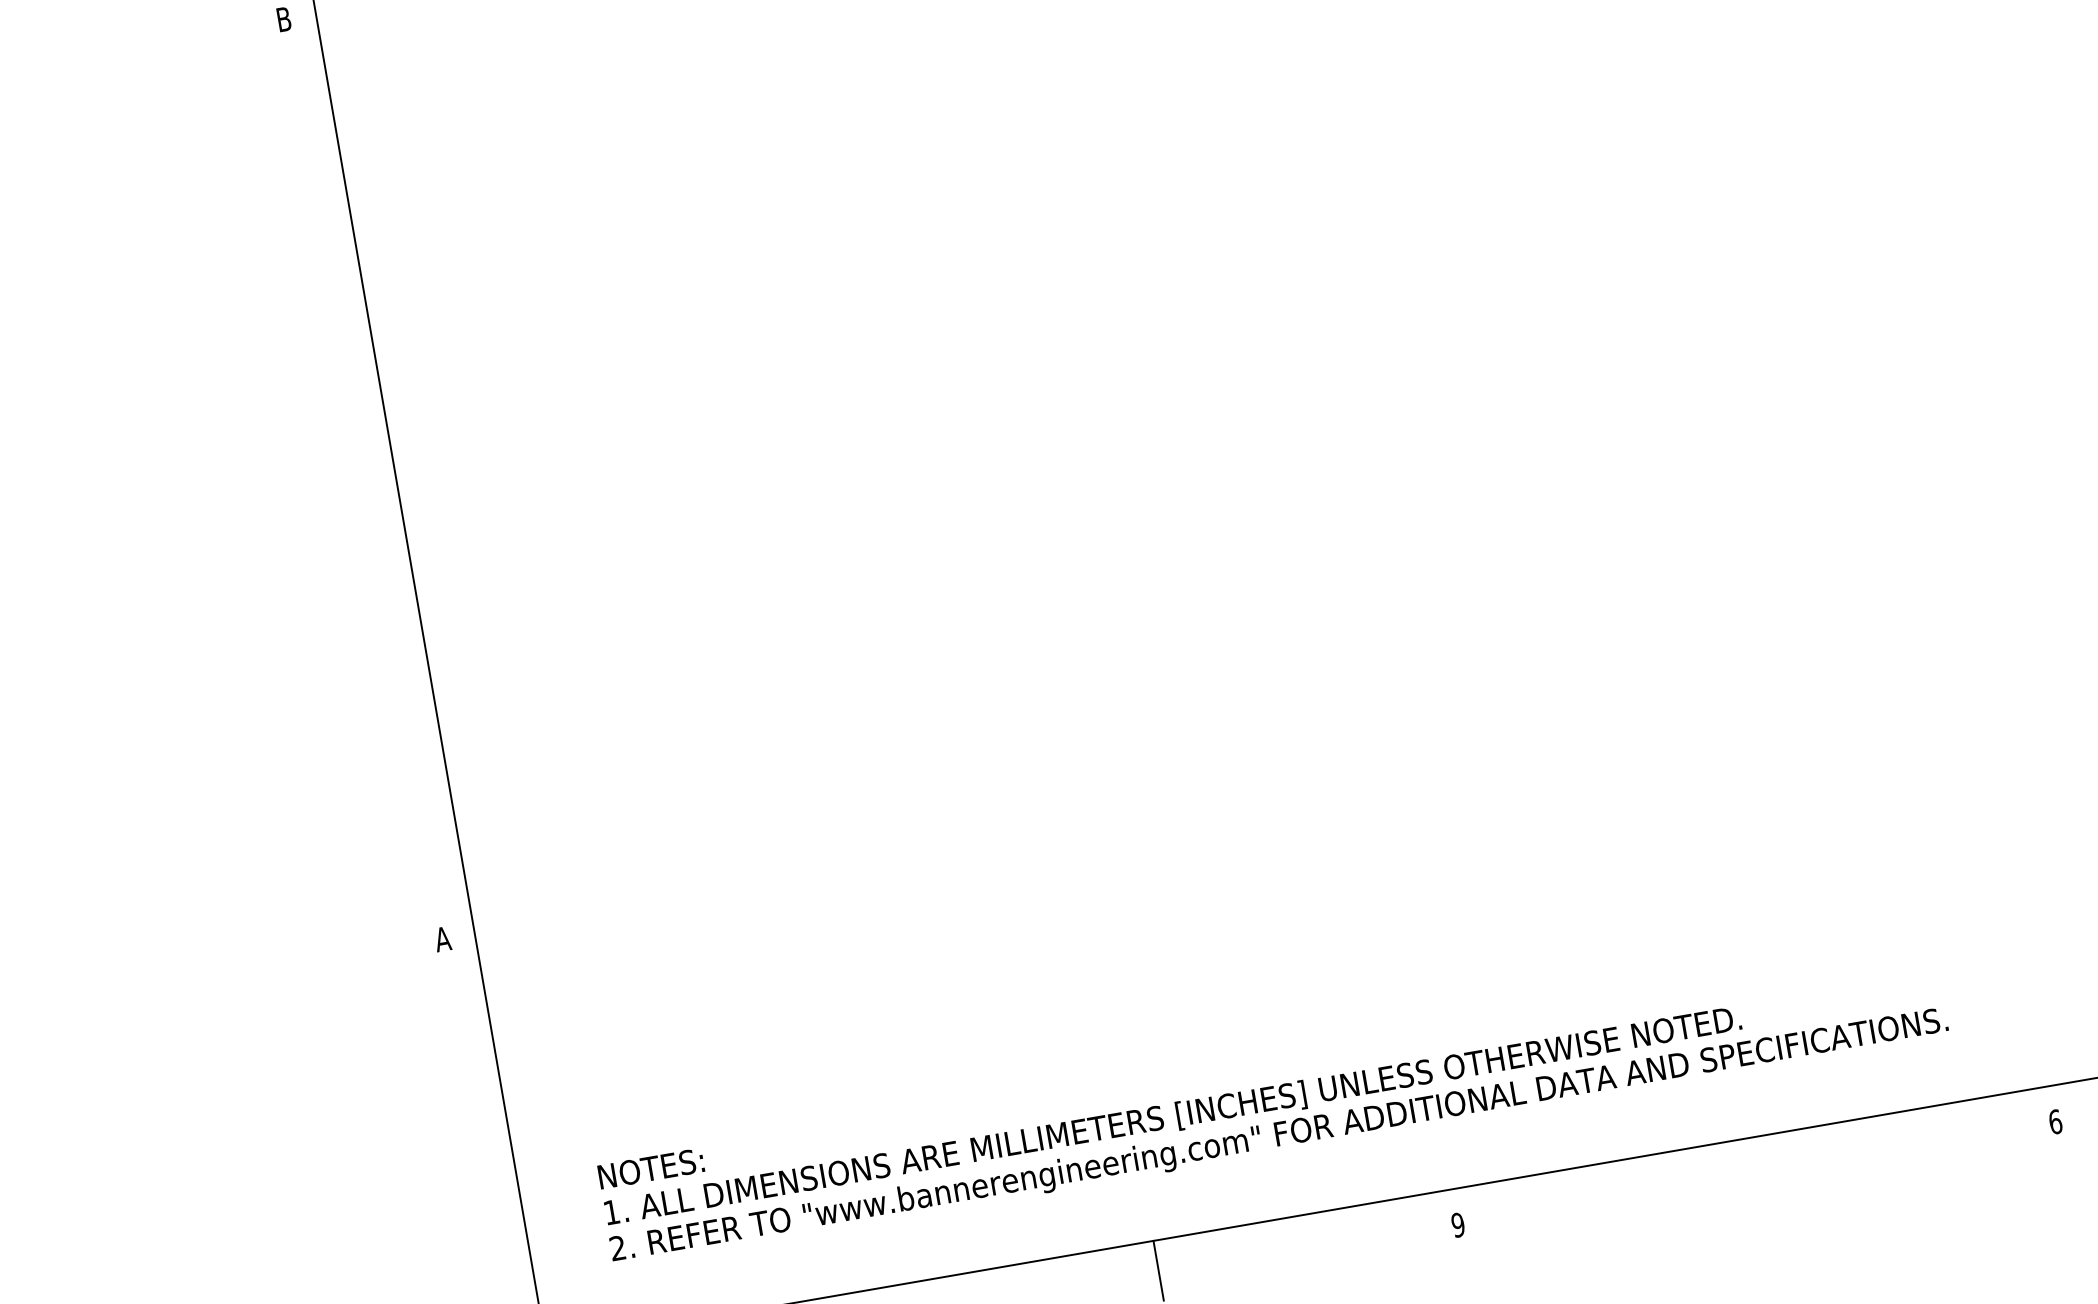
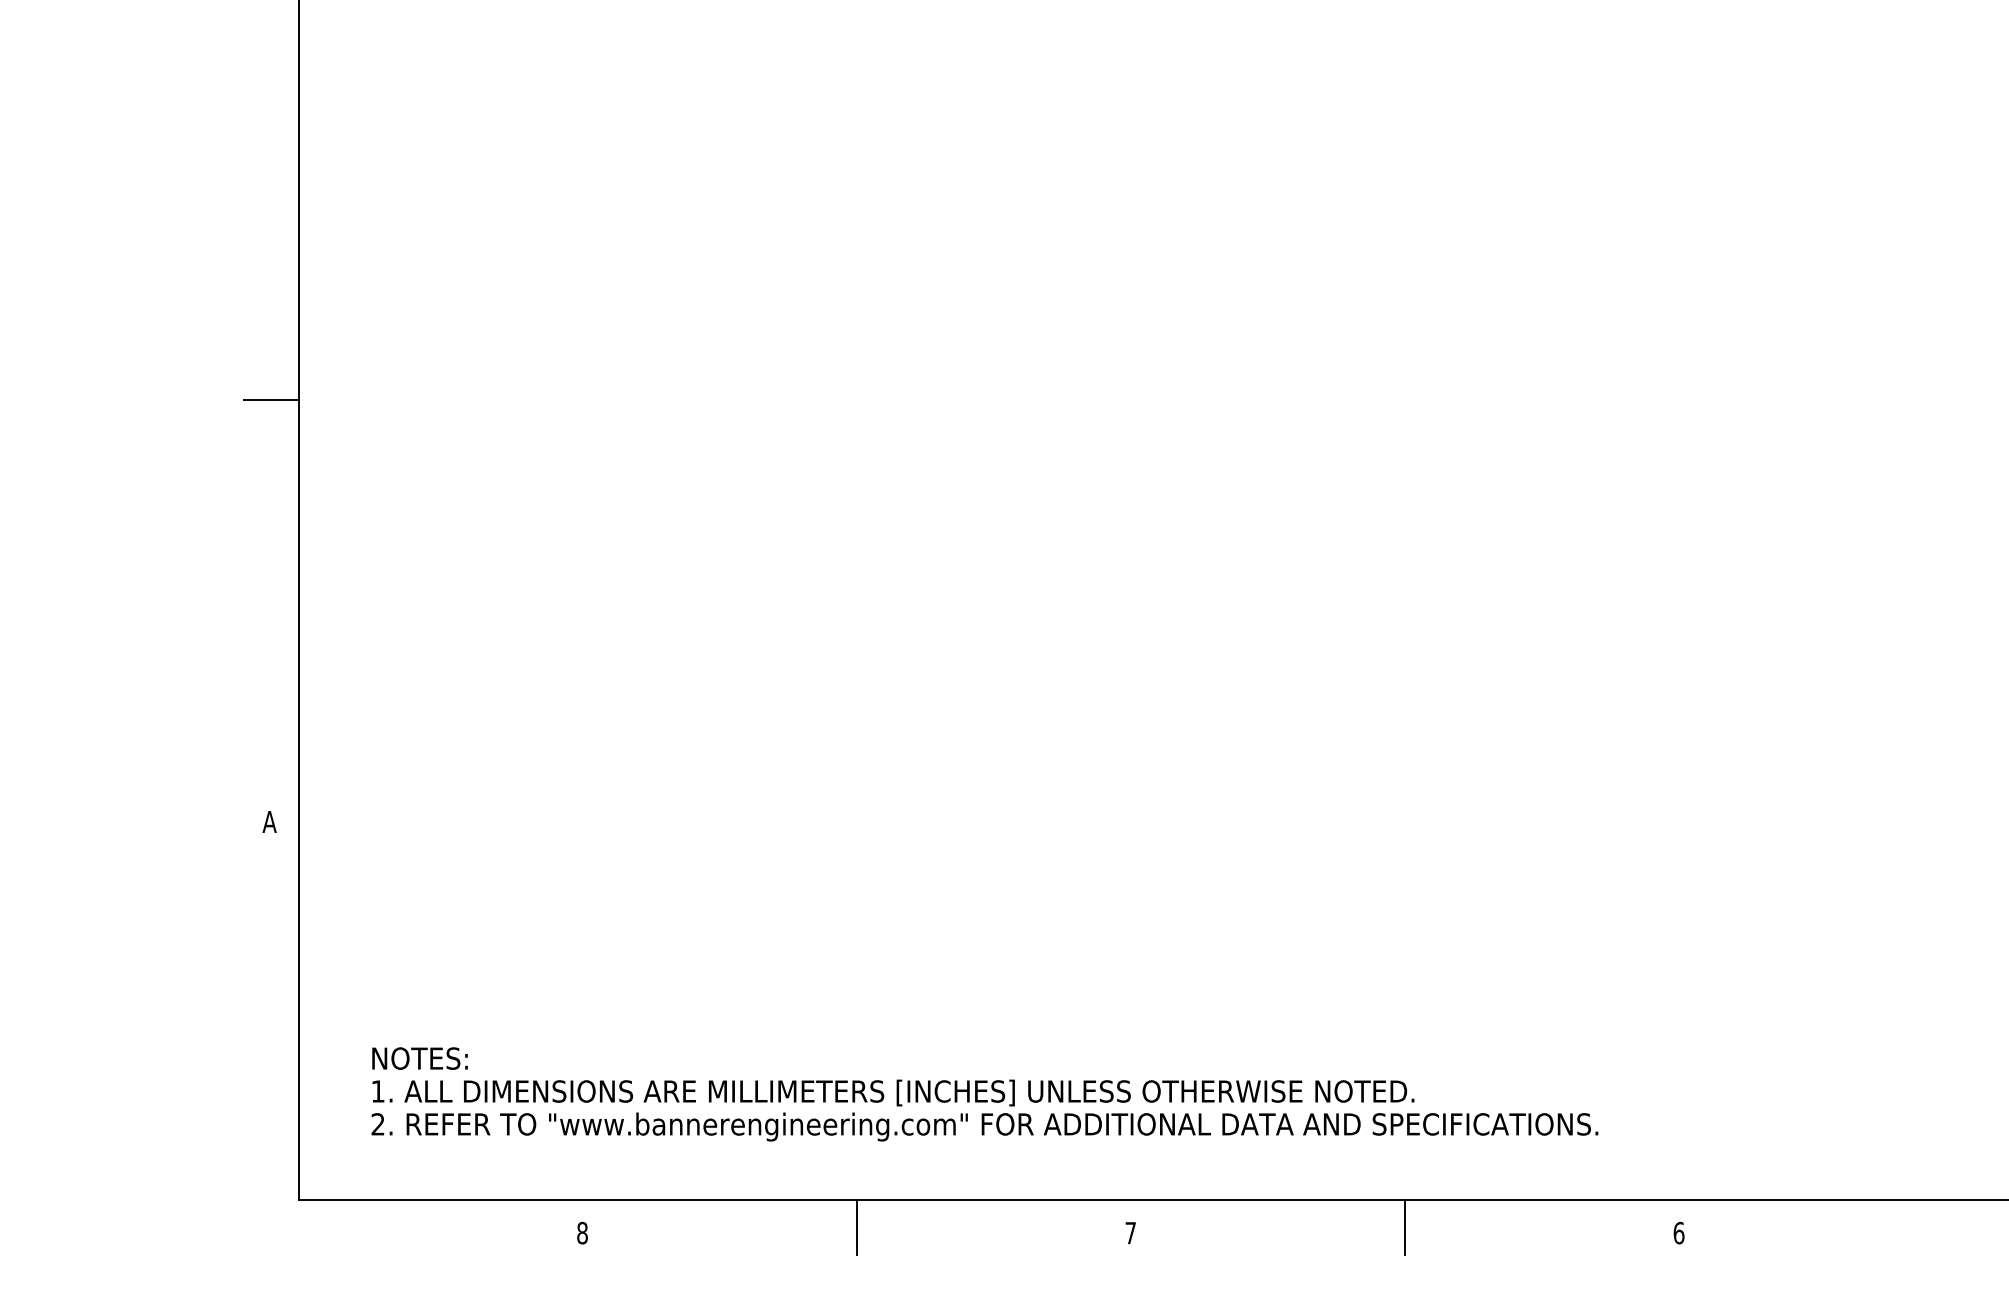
line: (365, 478) -> (271, 399), added
line: (1755, 1167) -> (1404, 1227), added
text: (1457, 1224) -> (1130, 1232), 9 -> 7

